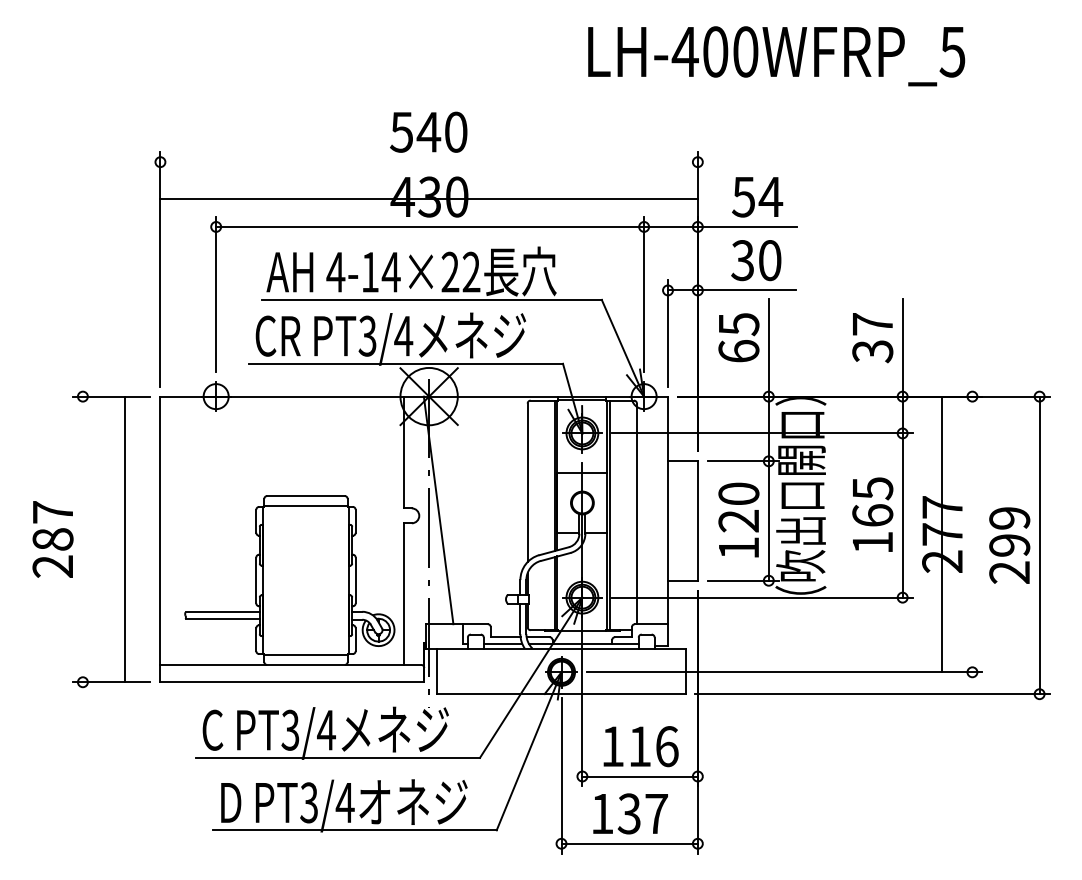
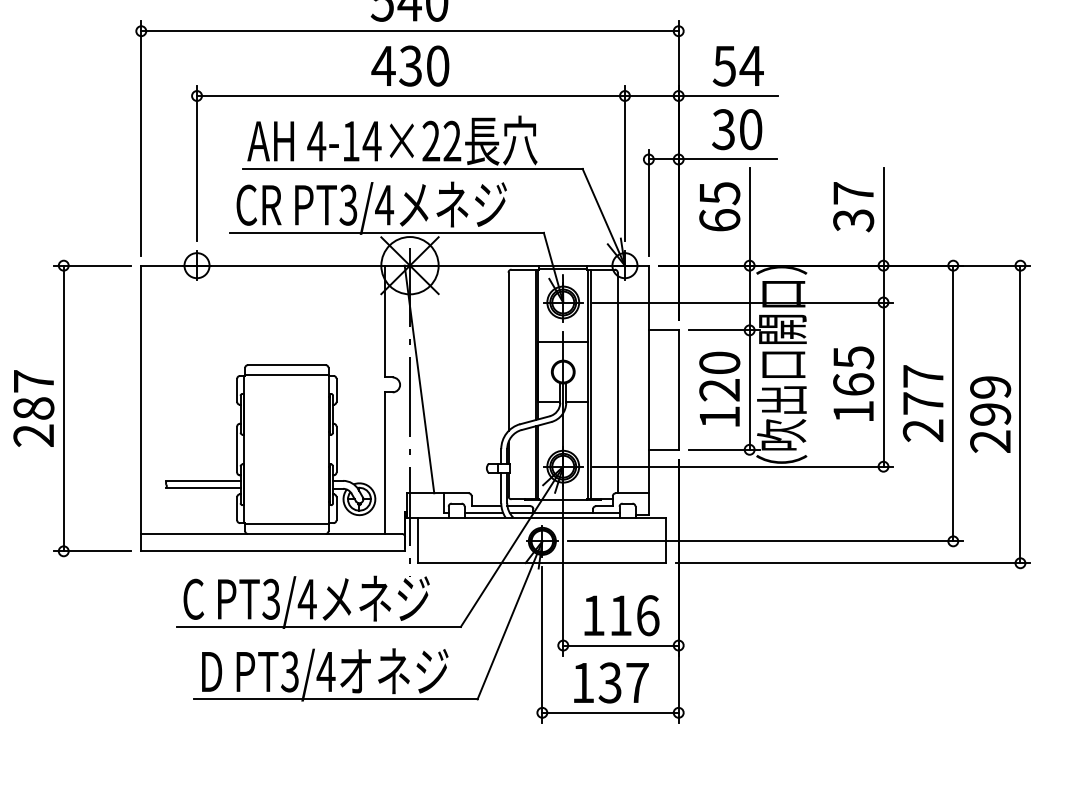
line: (428, 199) -> (409, 31), moved
line: (942, 534) -> (953, 403), moved
line: (124, 539) -> (63, 408), moved

